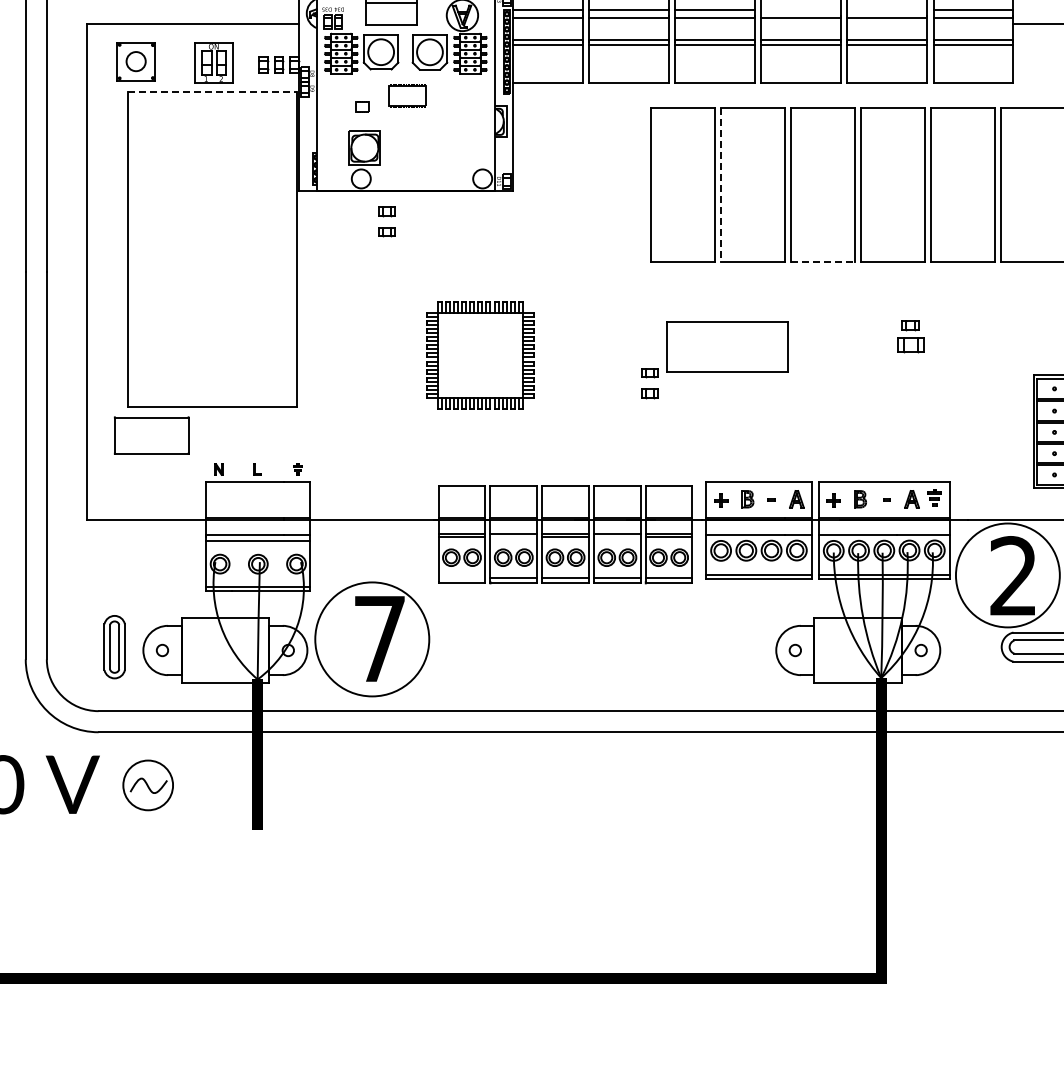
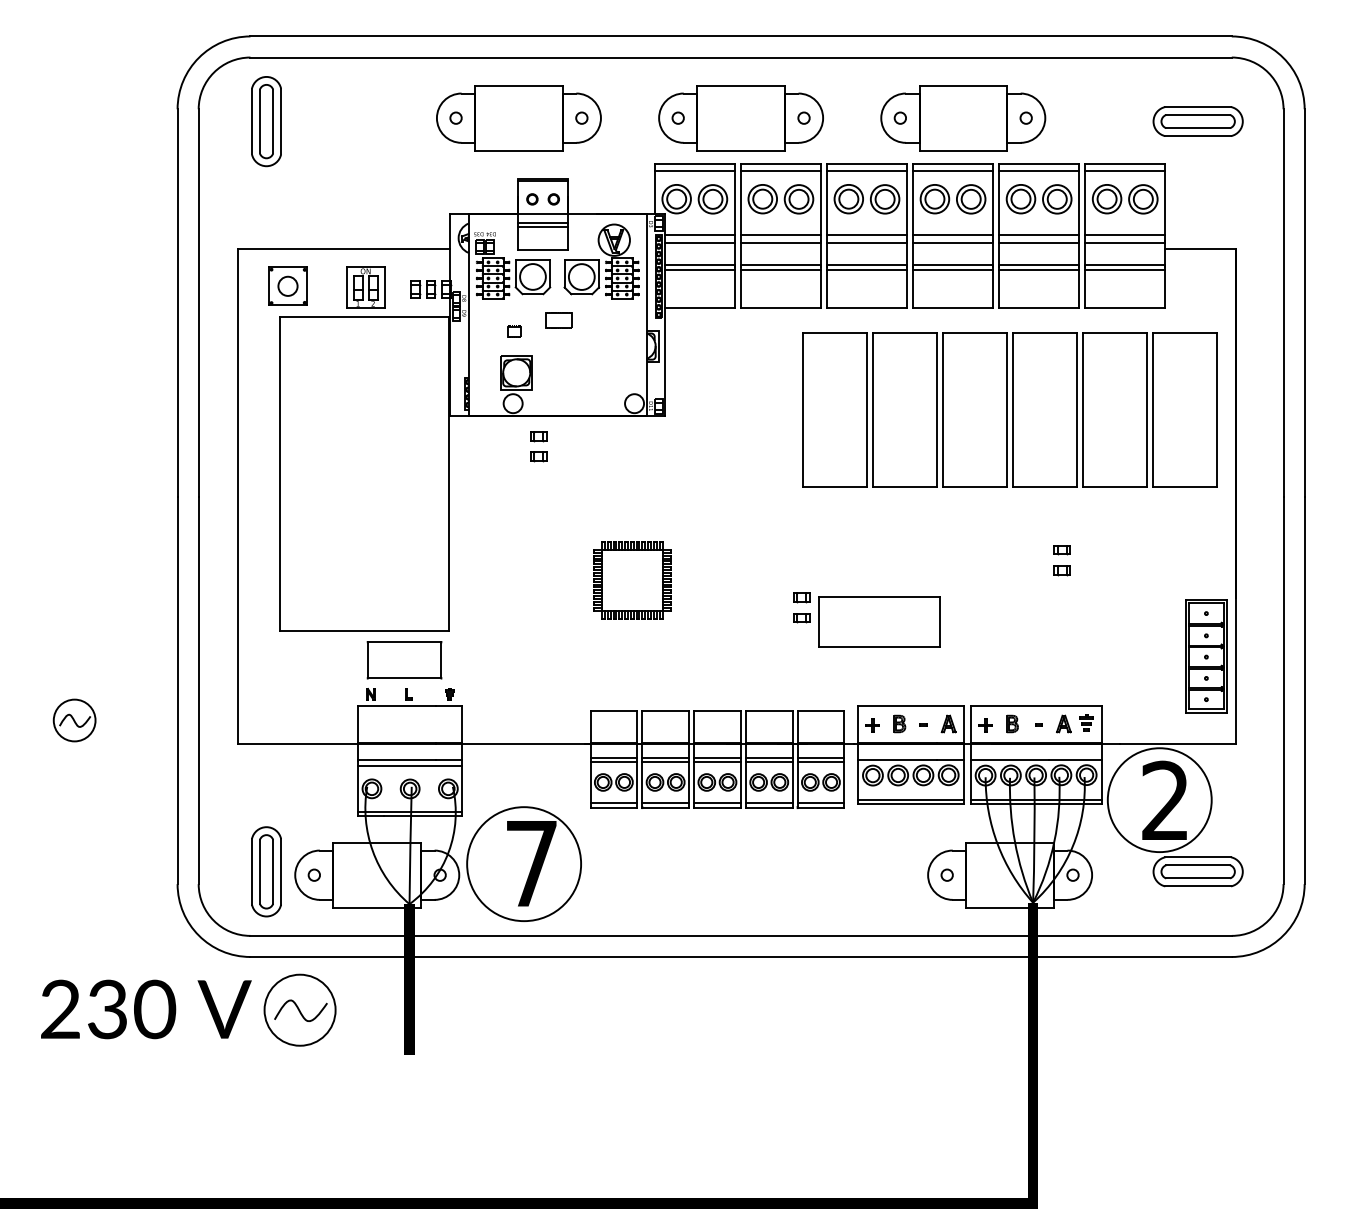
line: (800, 9) -> (952, 234), added
line: (886, 9) -> (1038, 234), added
line: (213, 92) -> (365, 317), dashed -> solid
part: (406, 95) -> (558, 320), size x0.71
line: (720, 184) -> (872, 409), dashed -> solid
line: (822, 261) -> (974, 486), dashed -> solid
part: (727, 345) -> (879, 621), moved
part: (909, 345) -> (1061, 570), size x0.62
part: (480, 355) -> (632, 580), size x0.71
part: (151, 435) -> (404, 660), moved
line: (513, 537) -> (665, 762), added
line: (616, 537) -> (768, 762), added
line: (461, 578) -> (613, 803), added
part: (114, 646) -> (266, 871), size x1.43
part: (147, 784) -> (299, 1009), size x1.43

